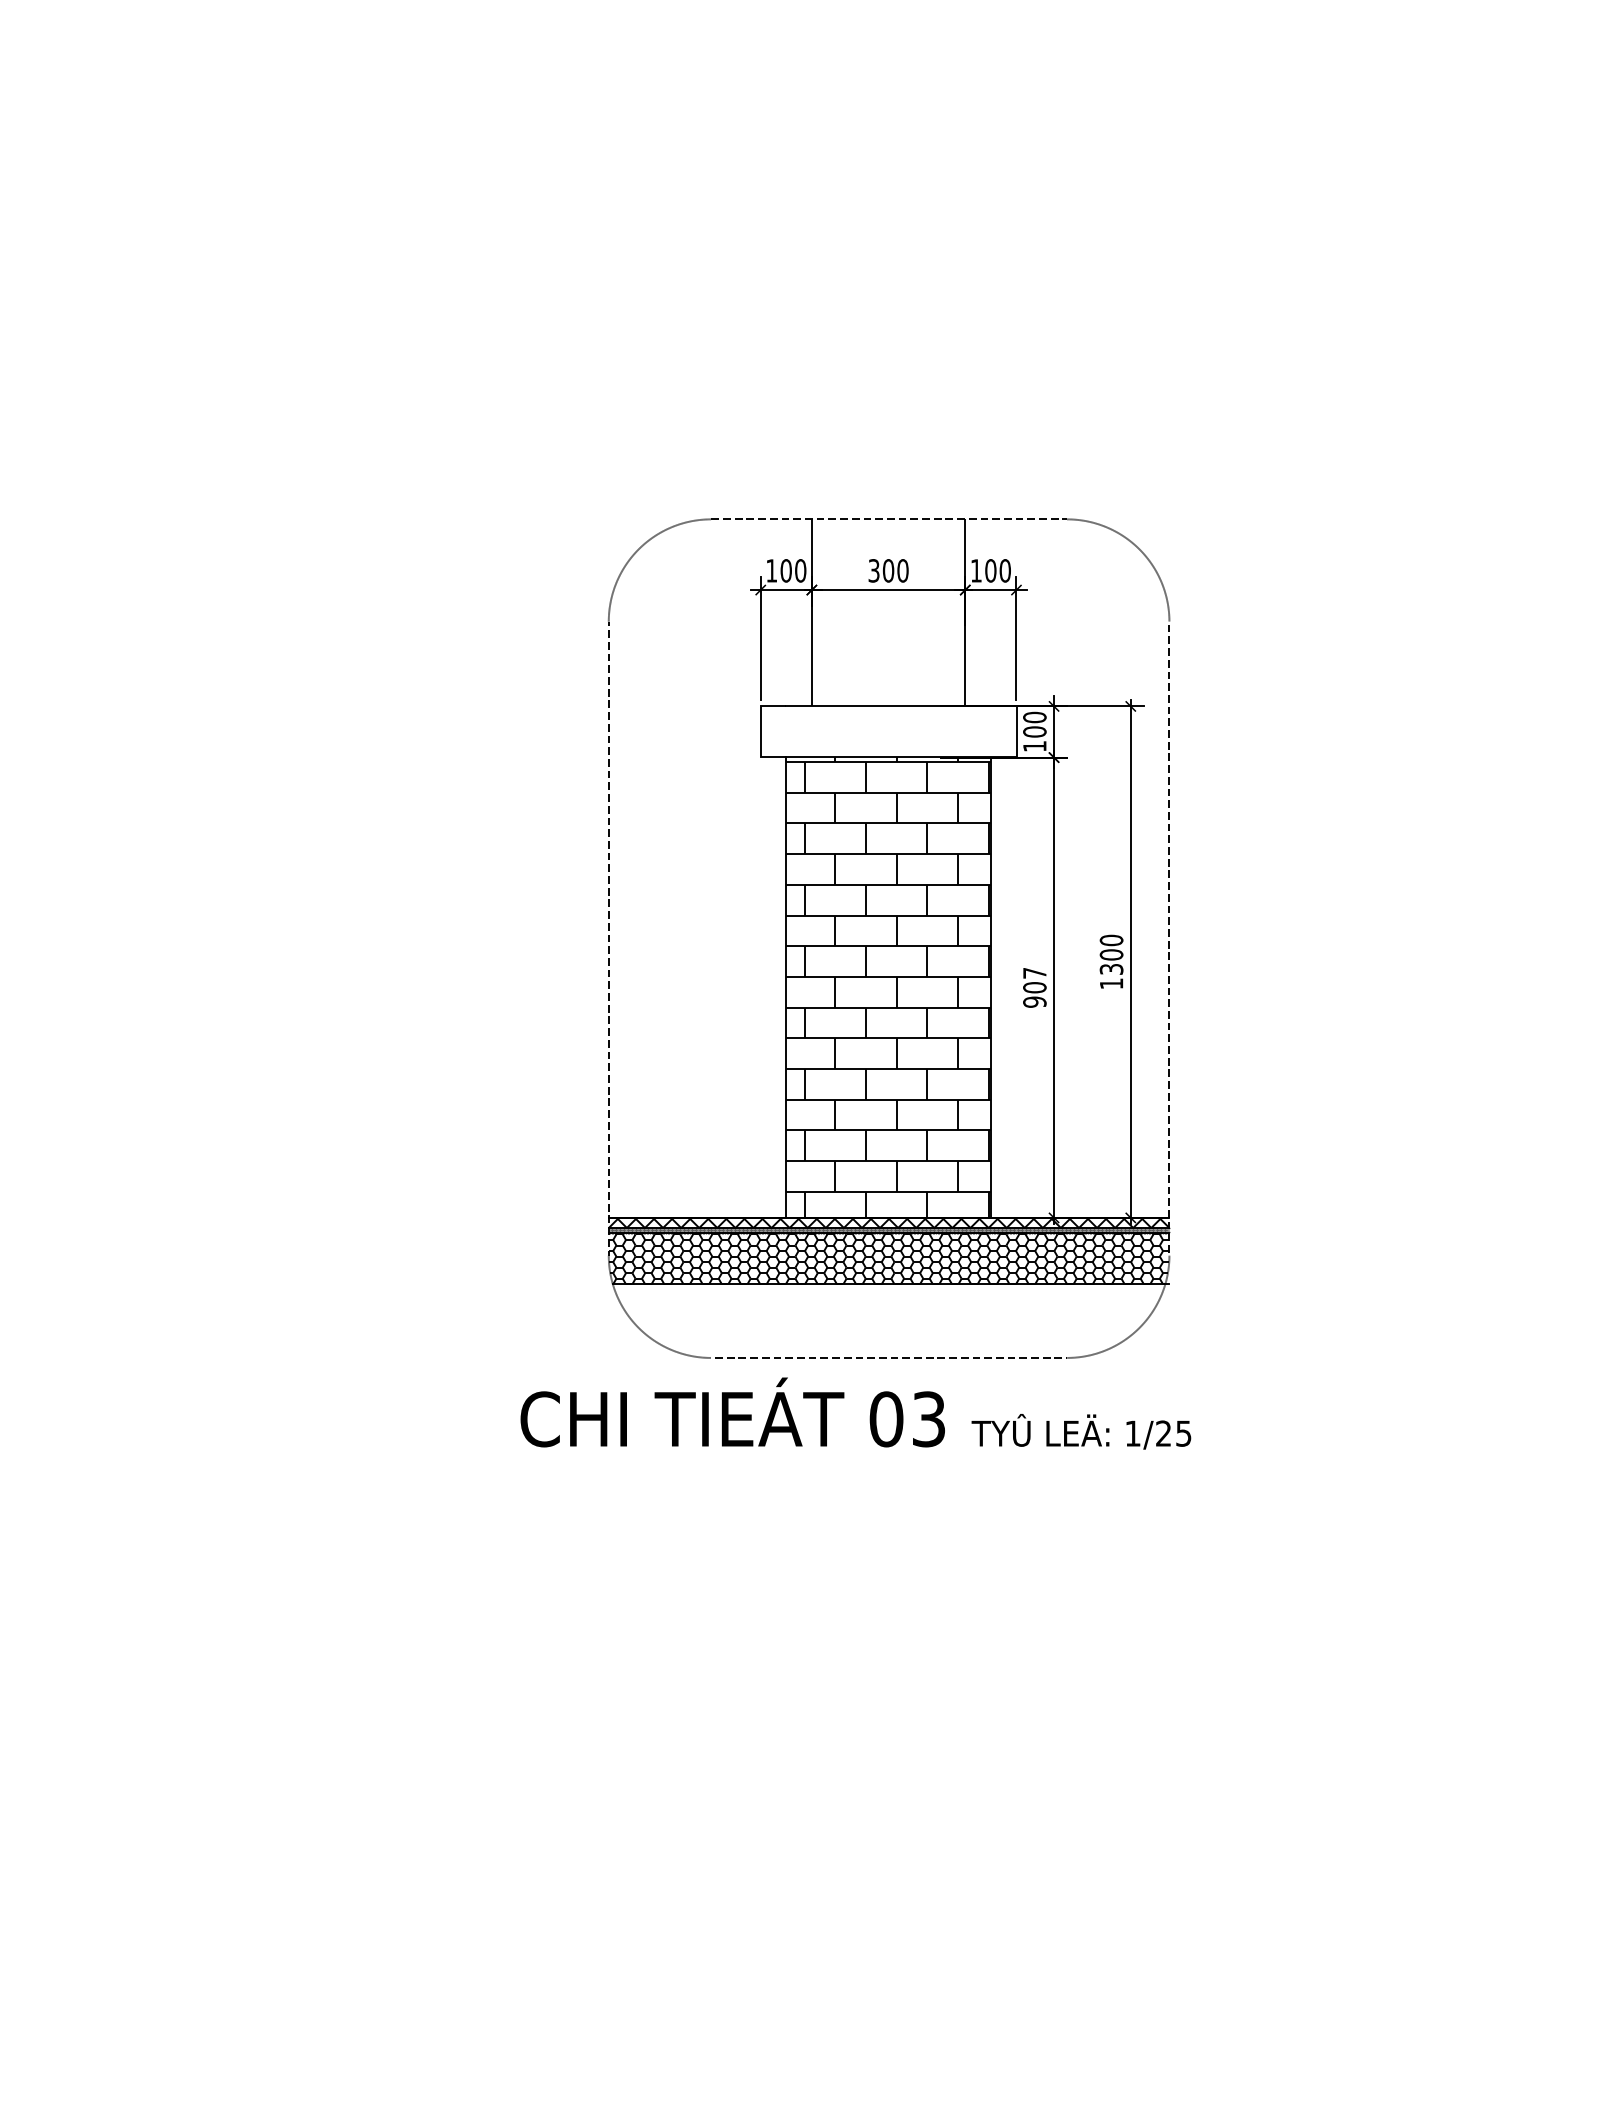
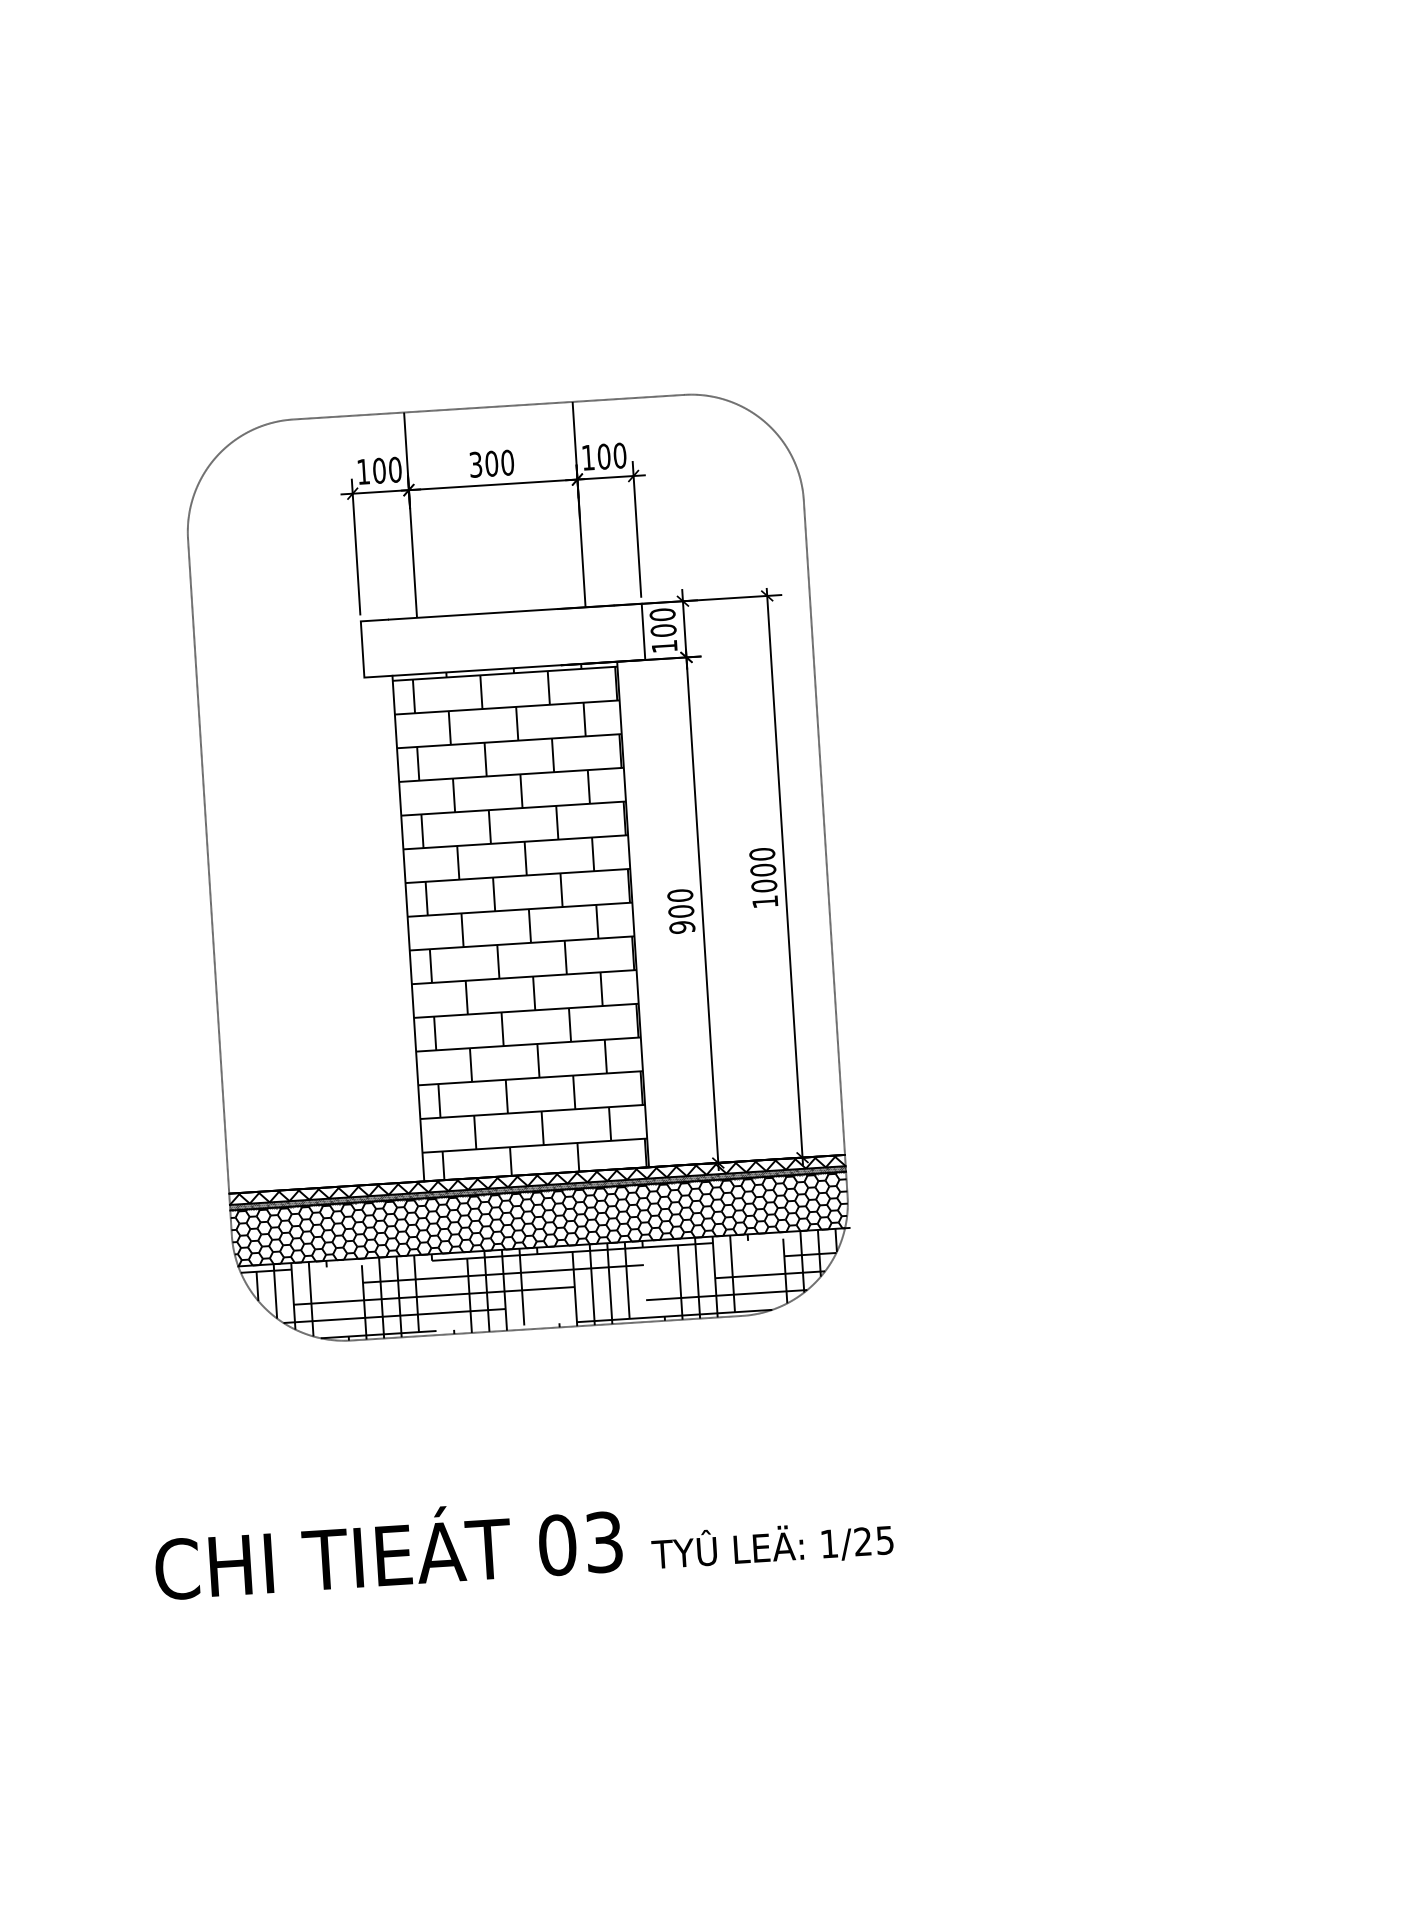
text: (1111, 969) -> (764, 886), 1300 -> 1000
text: (1034, 972) -> (679, 894), 907 -> 900
hatch: (885, 1320) -> (540, 1287), added
text: (855, 1413) -> (523, 1540), moved

